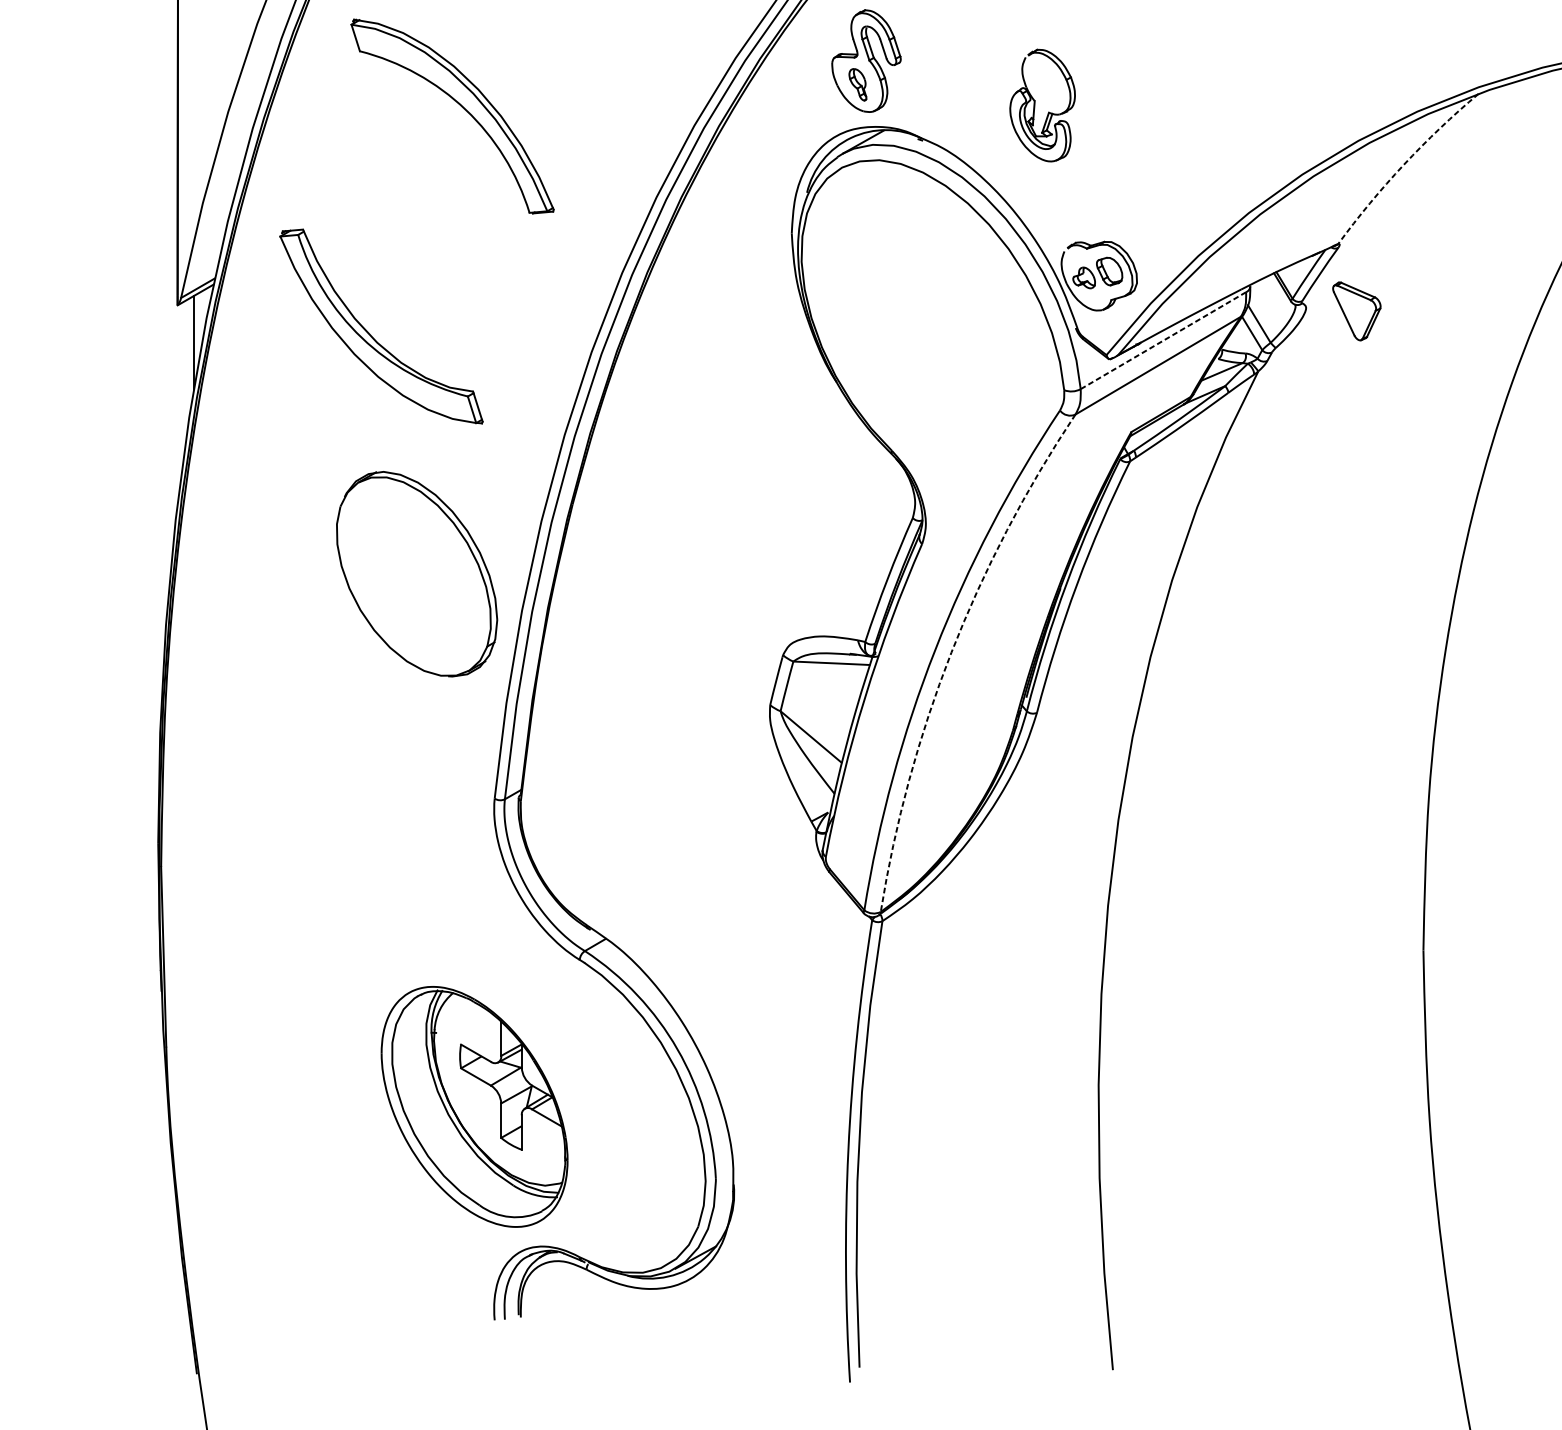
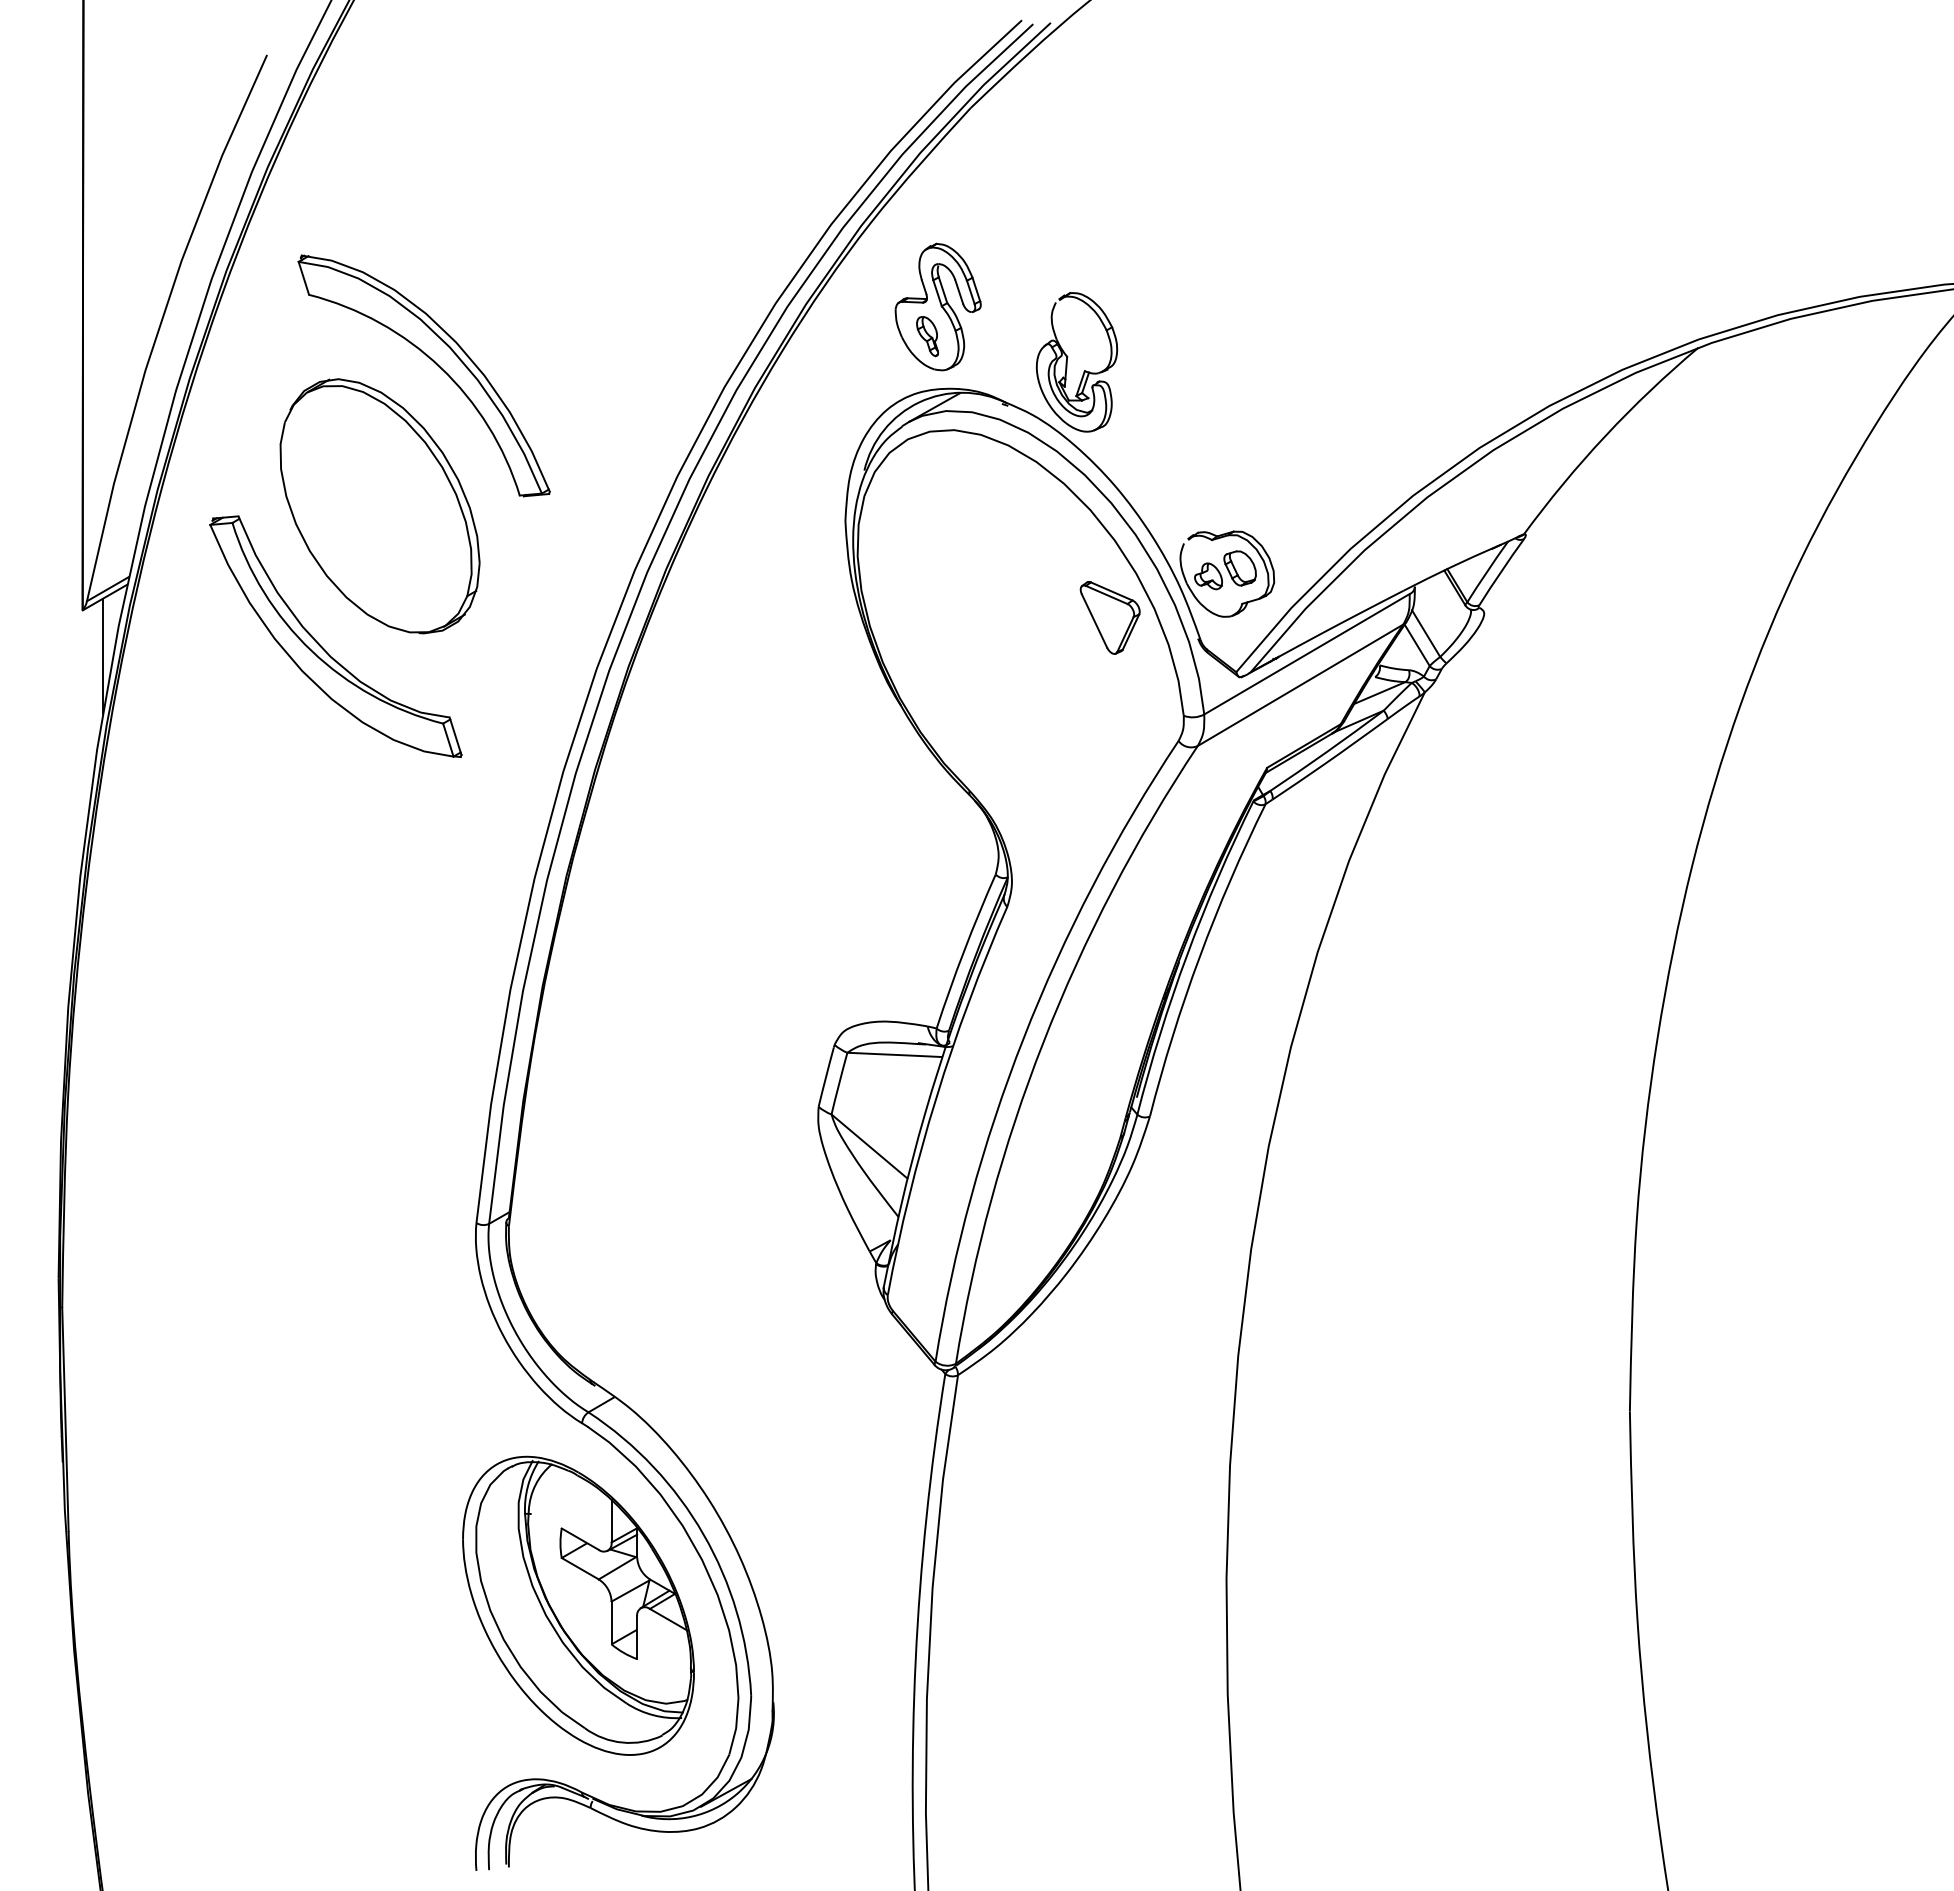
part: (1035, 105) -> (1067, 362), moved
arc: (1403, 164) -> (1605, 435), dashed -> solid
part: (1356, 311) -> (1109, 617), moved
line: (1163, 340) -> (1306, 654), dashed -> solid
part: (416, 574) -> (379, 506), moved
arc: (951, 652) -> (1043, 1041), dashed -> solid
part: (474, 1106) -> (578, 1605), moved

